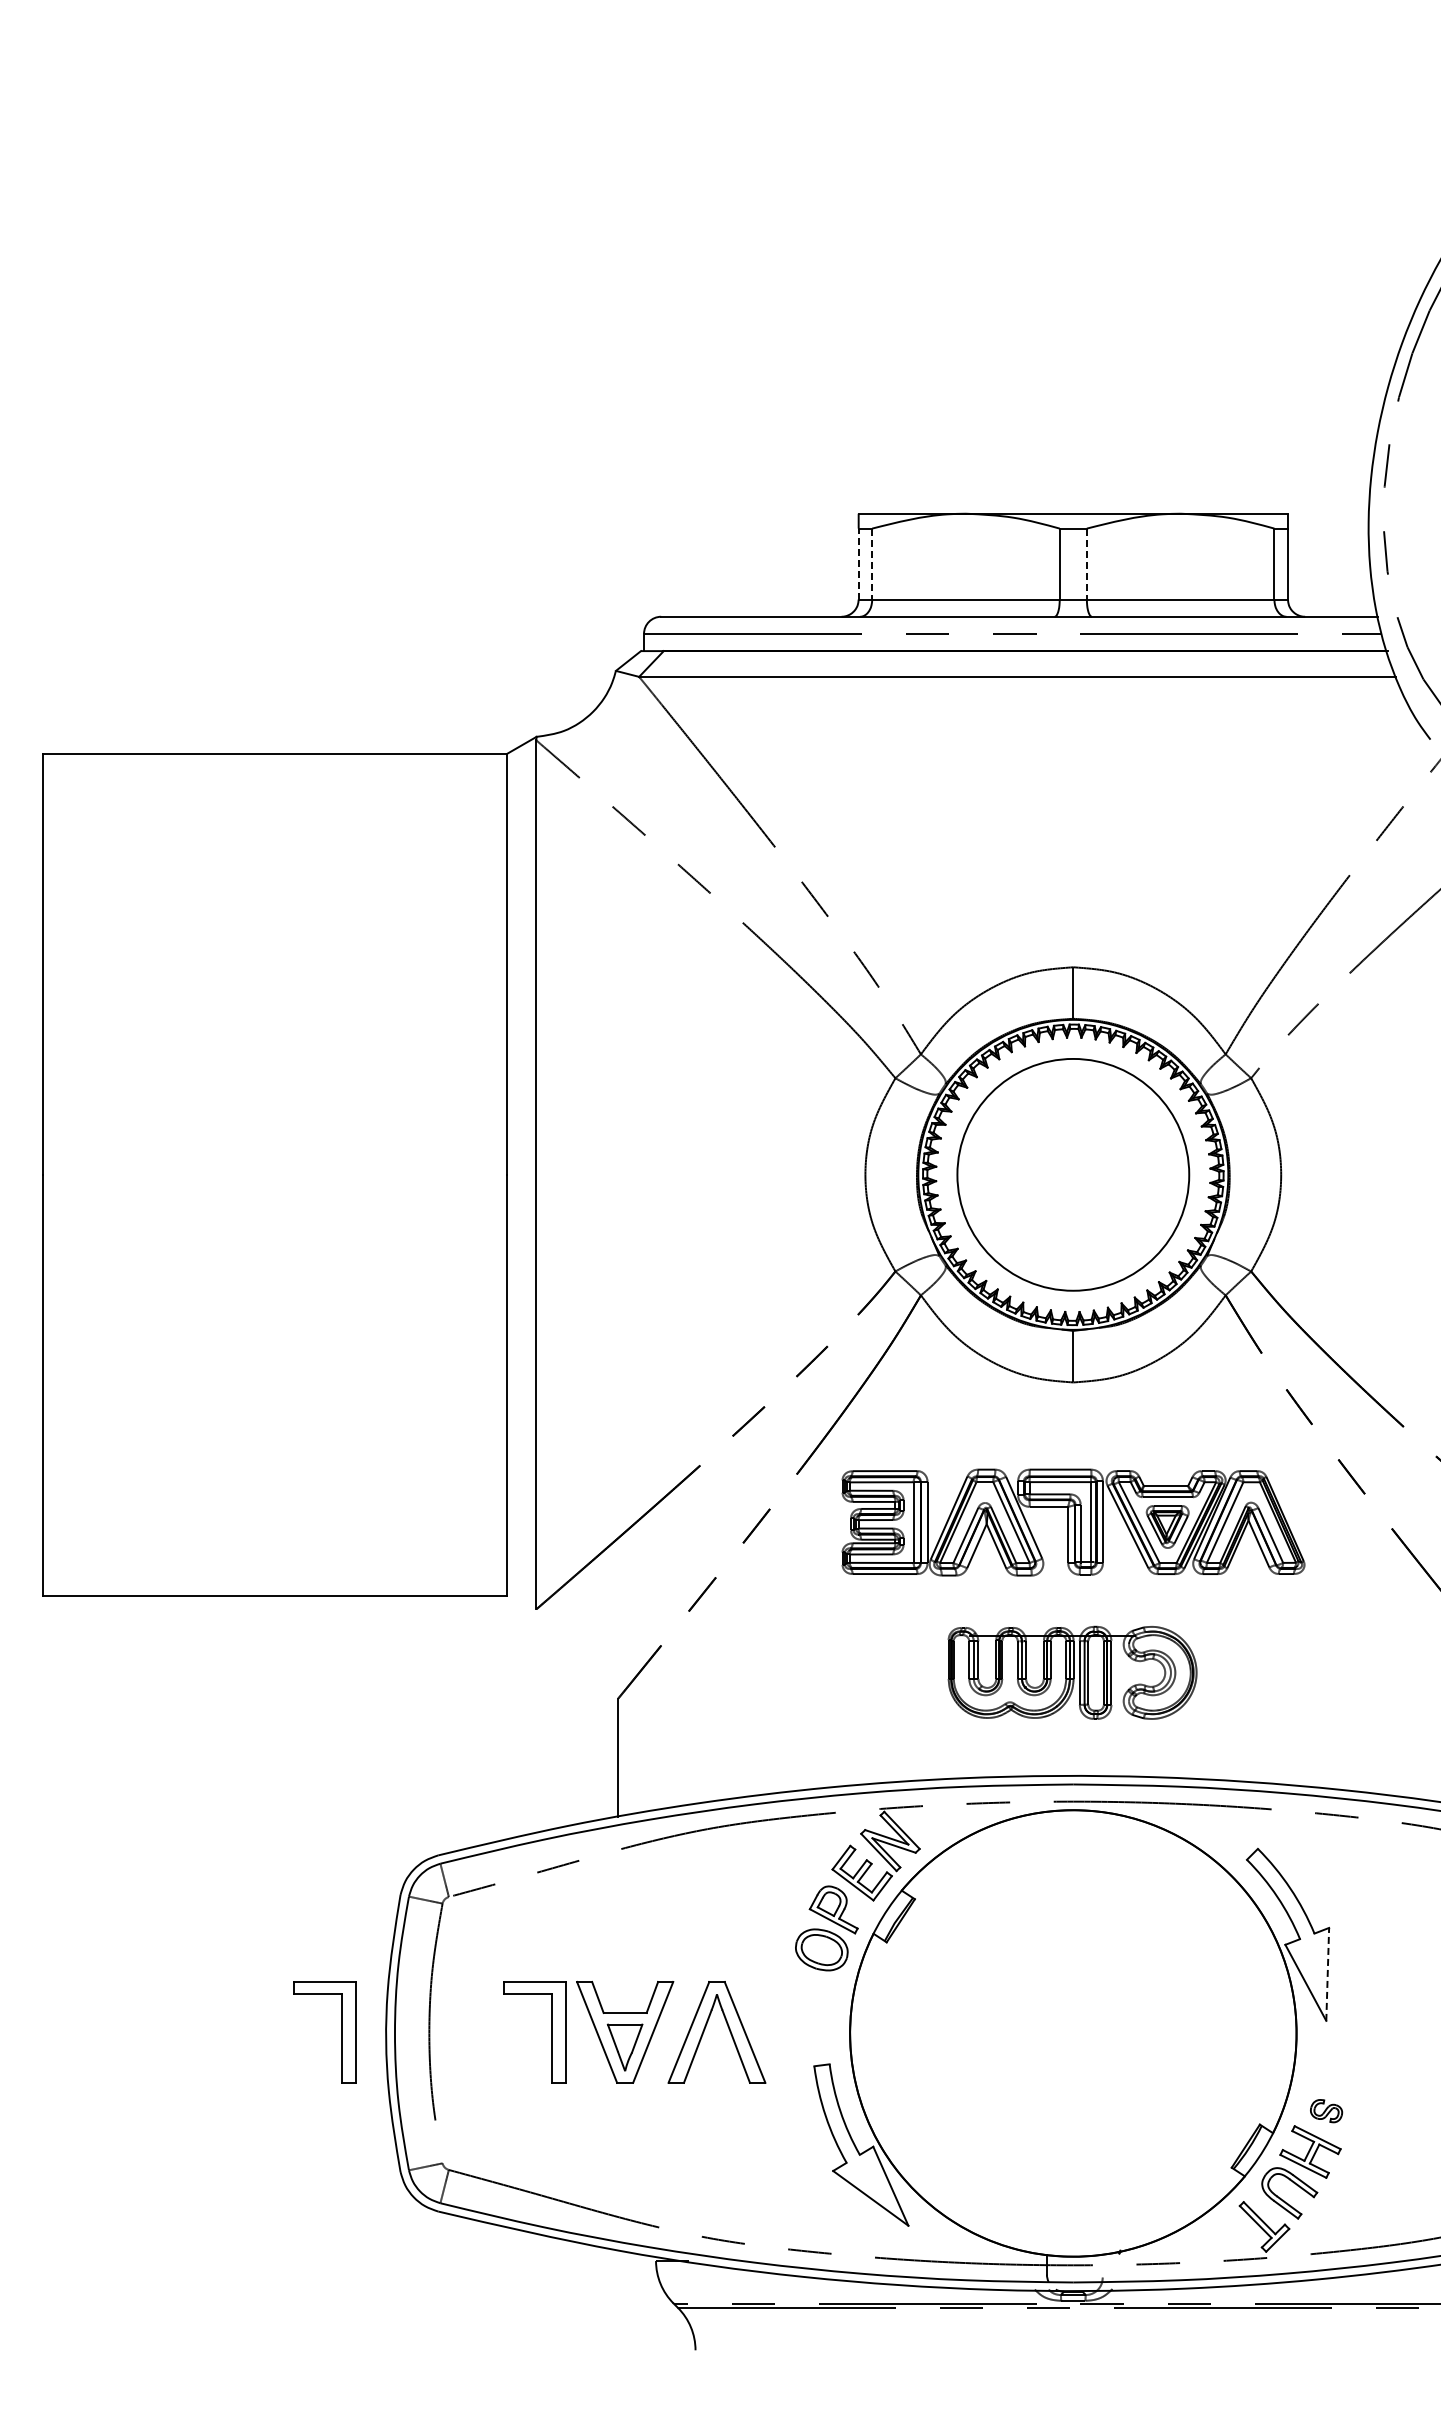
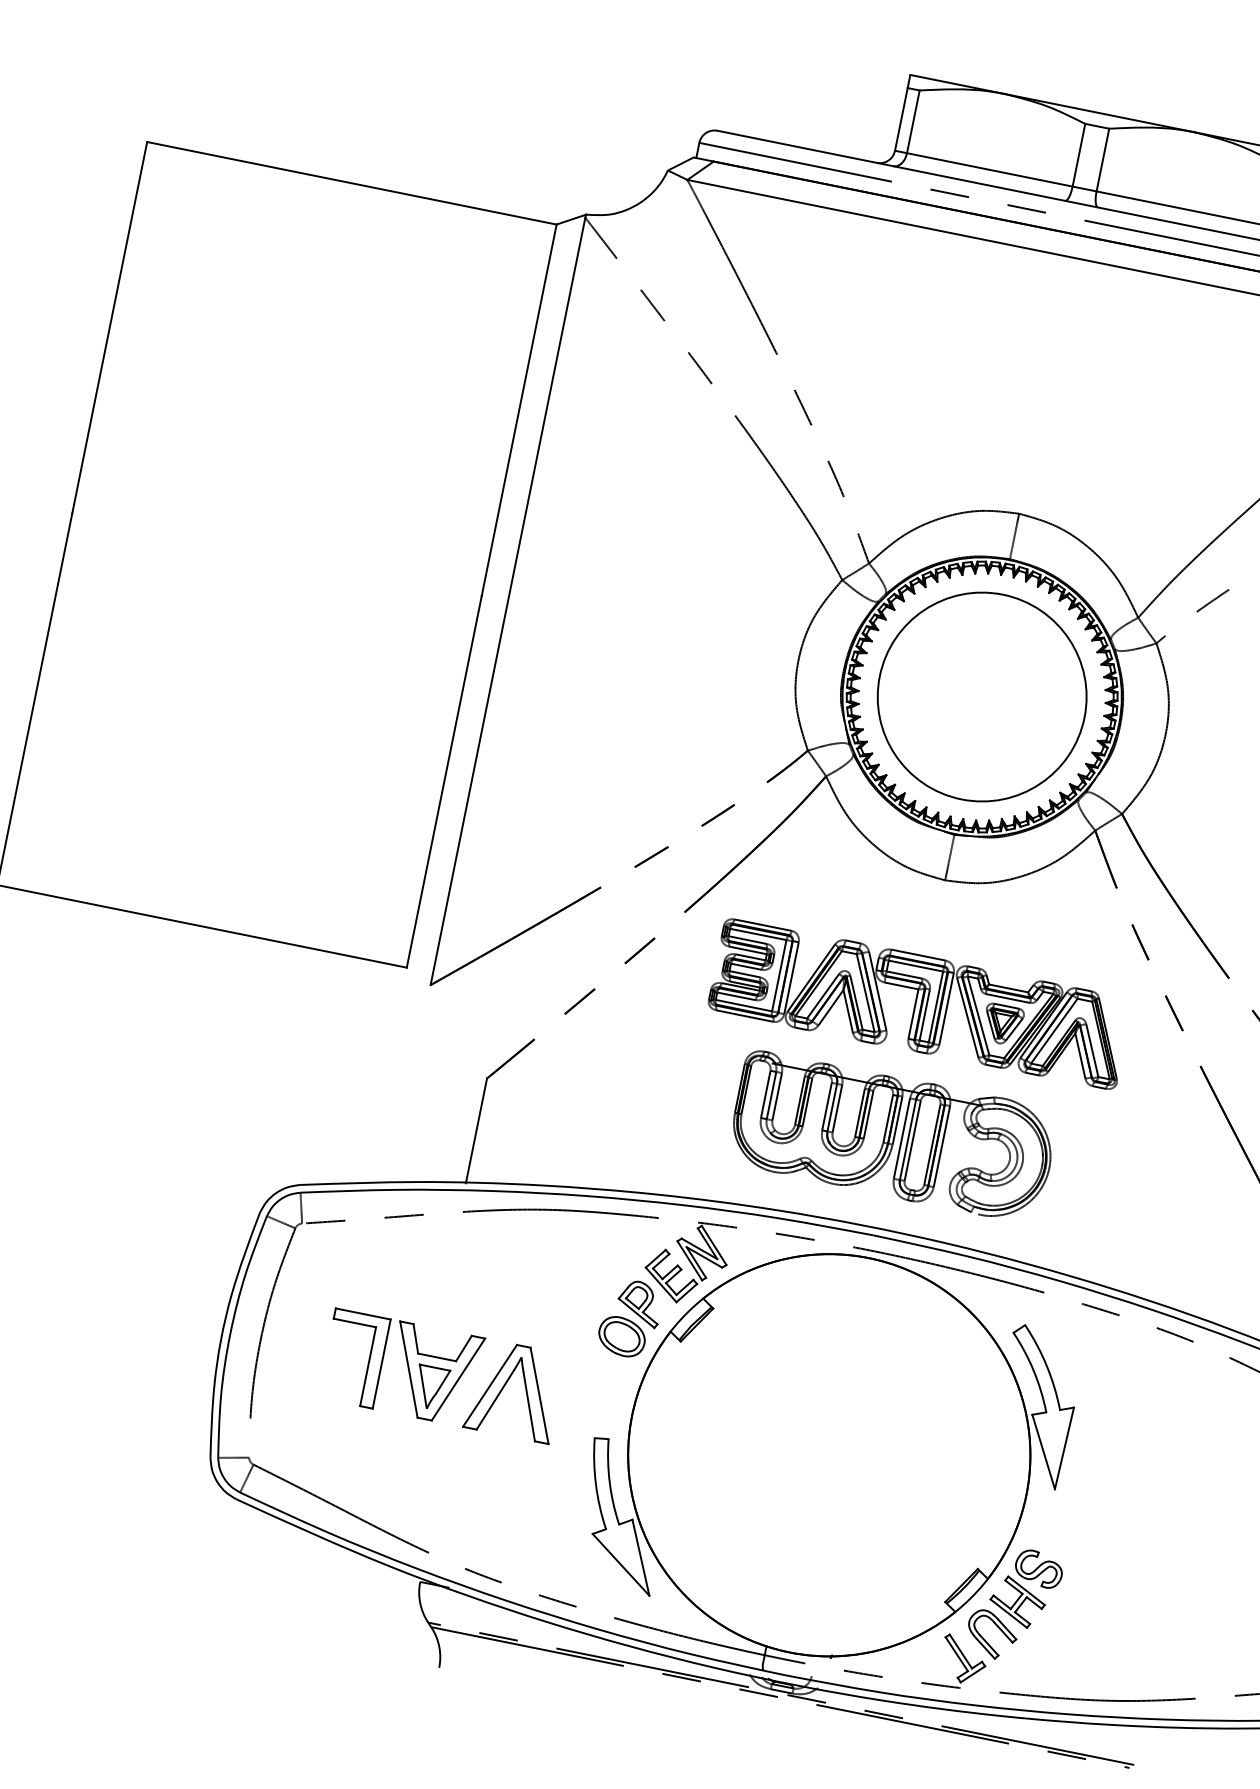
line: (858, 563) -> (901, 118), dashed -> solid
line: (872, 564) -> (913, 122), dashed -> solid
line: (1086, 564) -> (1102, 160), dashed -> solid
part: (1072, 1672) -> (892, 1136), size x1.43
line: (1327, 1974) -> (1064, 1448), dashed -> solid
part: (341, 2032) -> (183, 1324), removed
part: (1326, 2110) -> (1039, 1568), size x1.67

